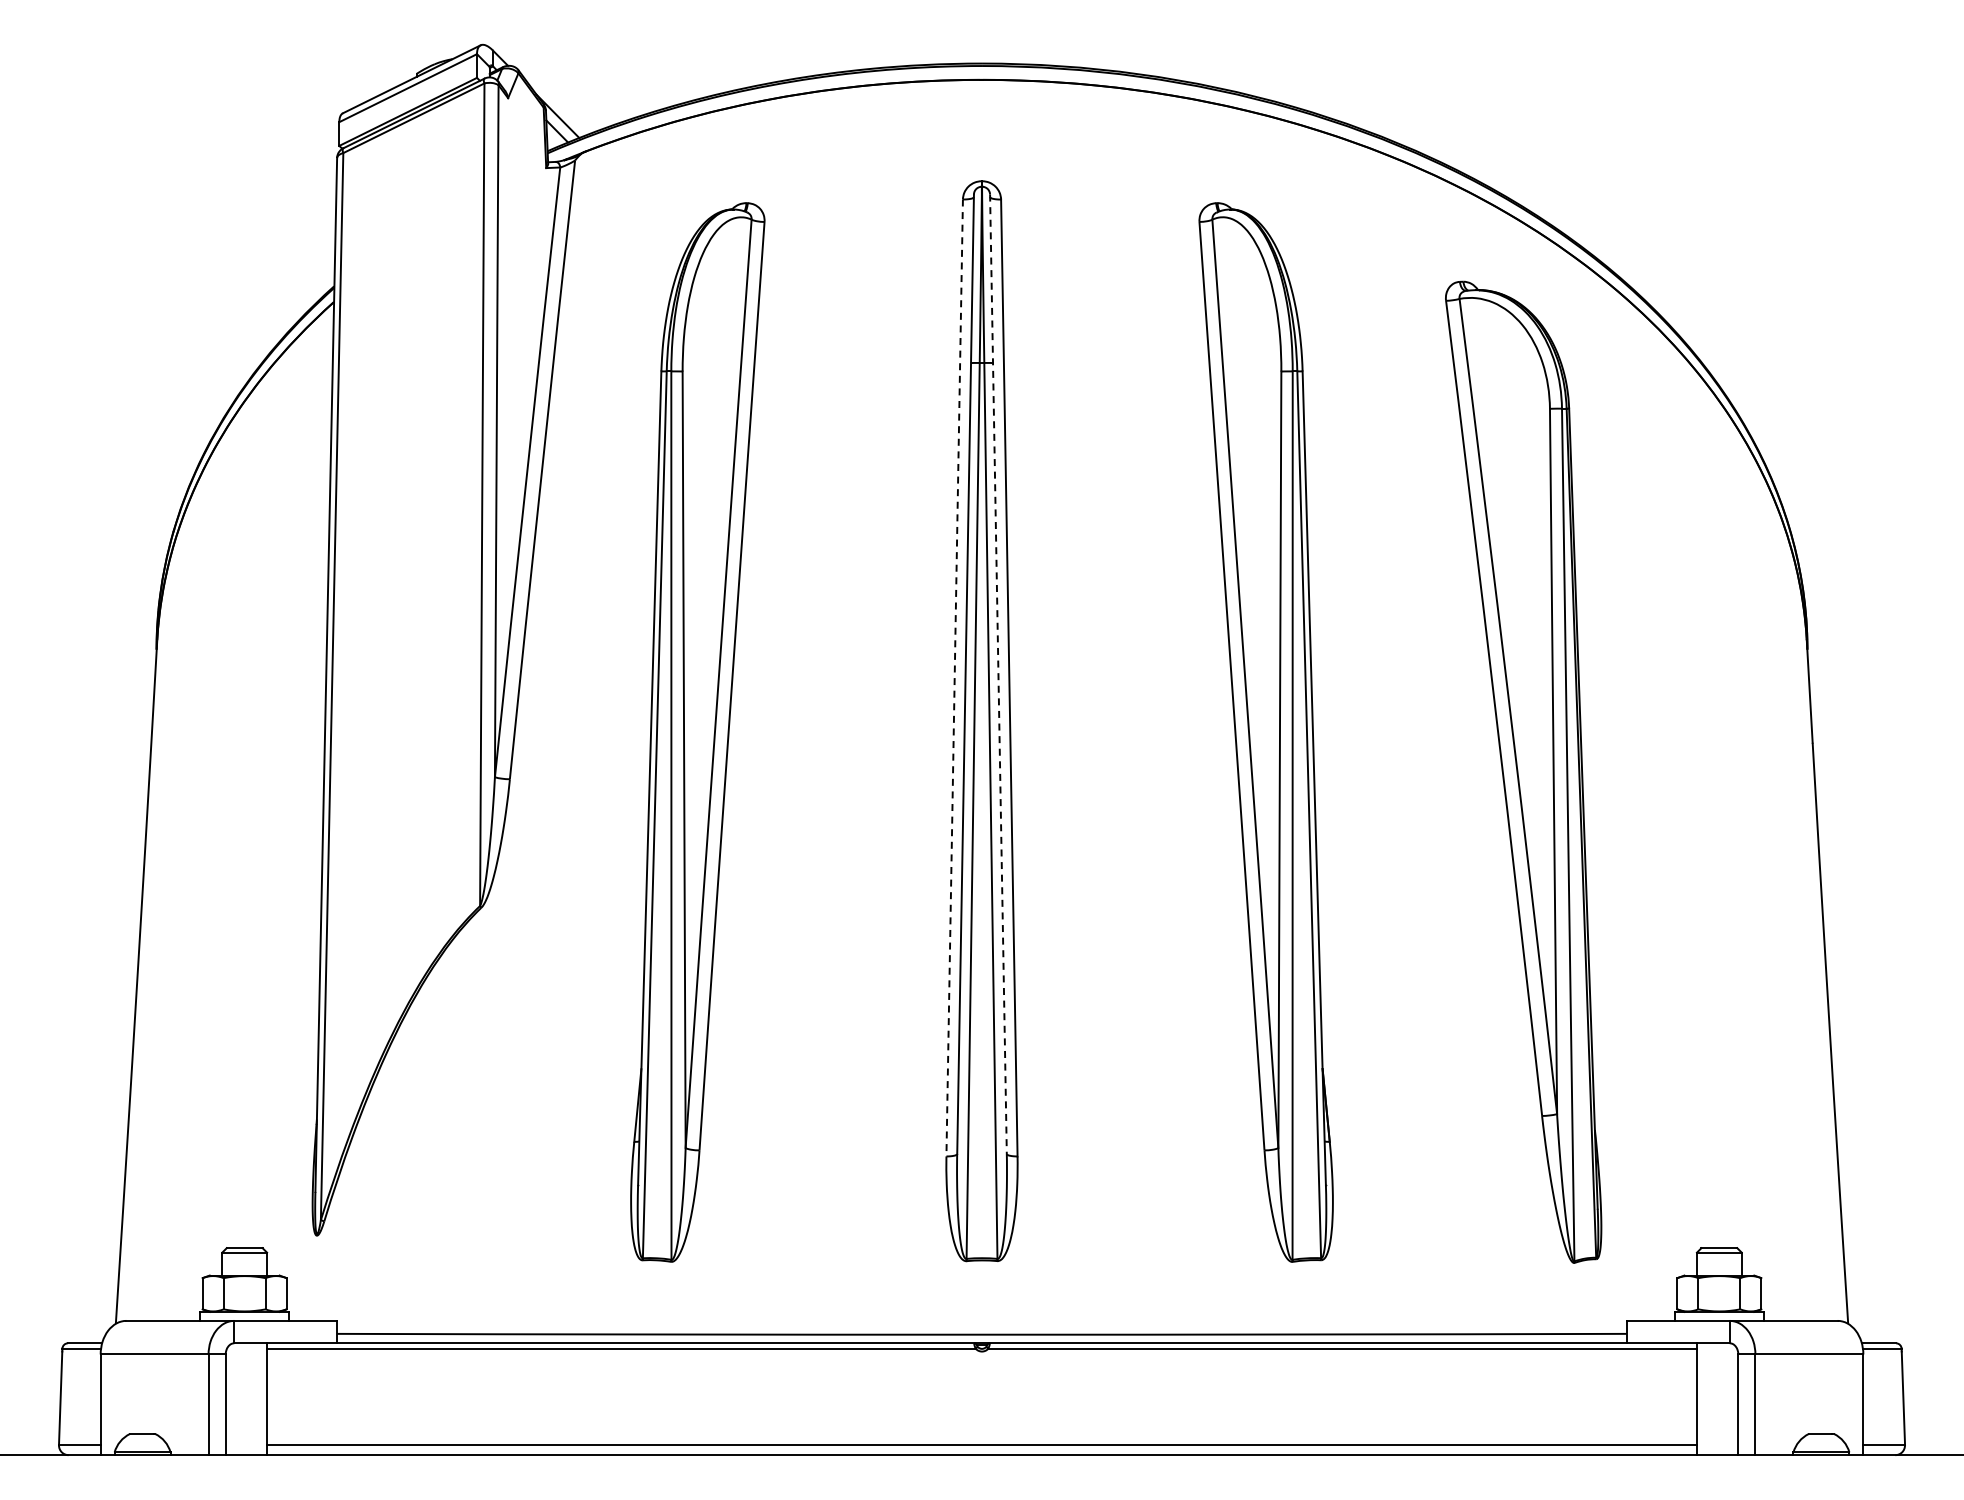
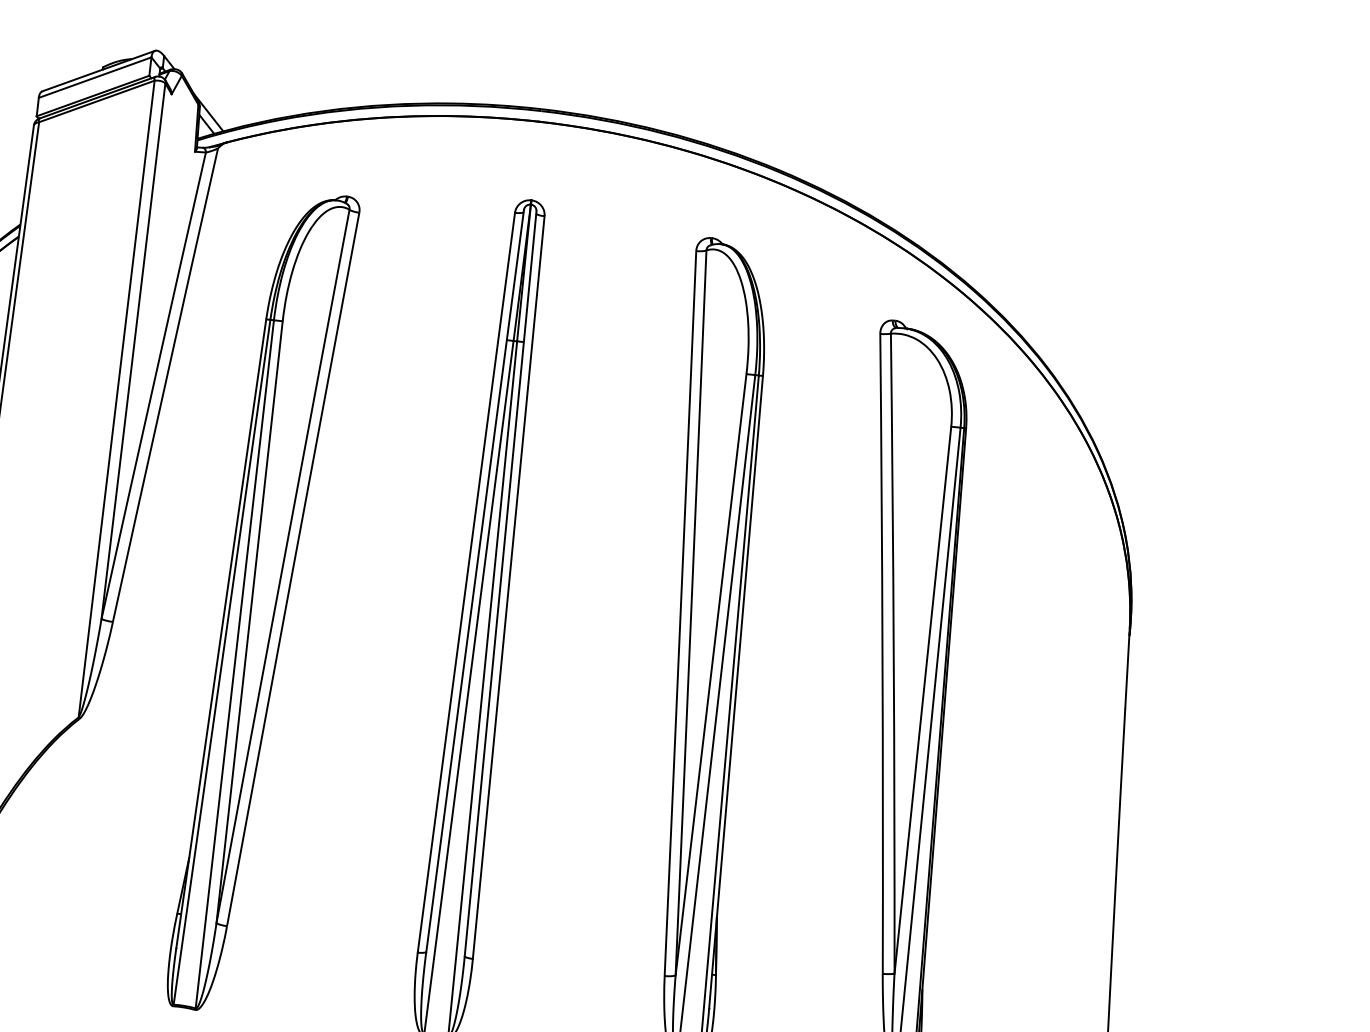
line: (998, 674) -> (500, 583), dashed -> solid
line: (954, 677) -> (466, 582), dashed -> solid

